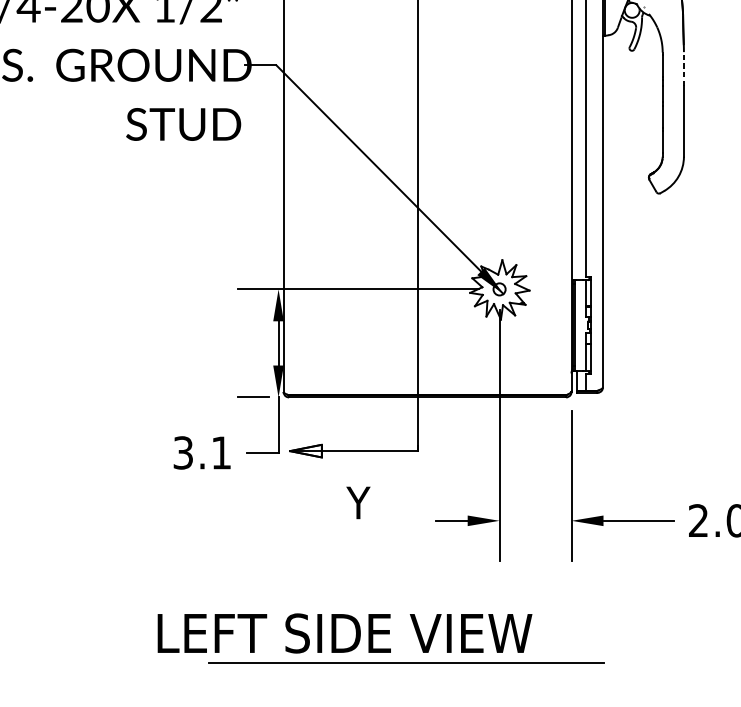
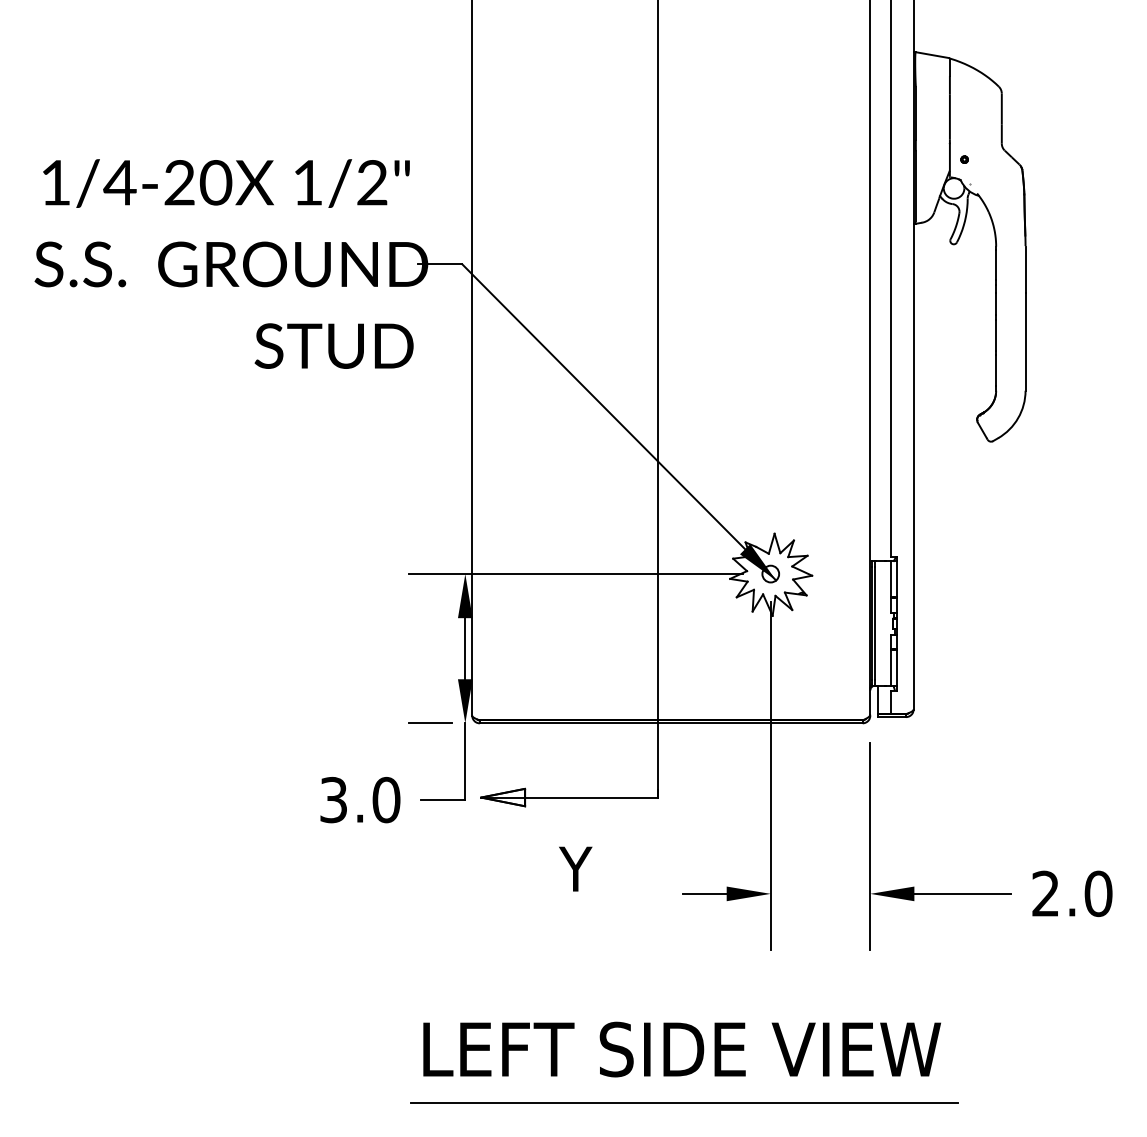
line: (683, 69) -> (1025, 269), dashed -> solid
text: (221, 452) -> (386, 799), 3.1 -> 3.0
text: (344, 633) -> (681, 1049), moved
line: (406, 662) -> (684, 1102), moved

